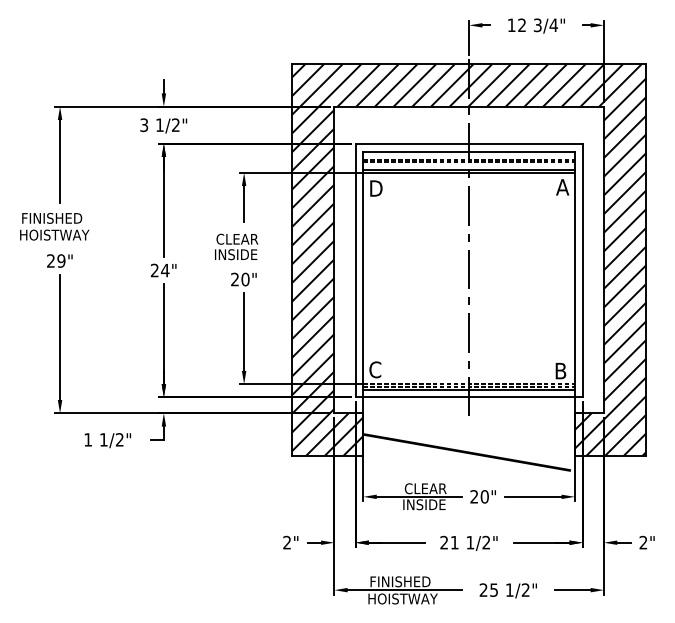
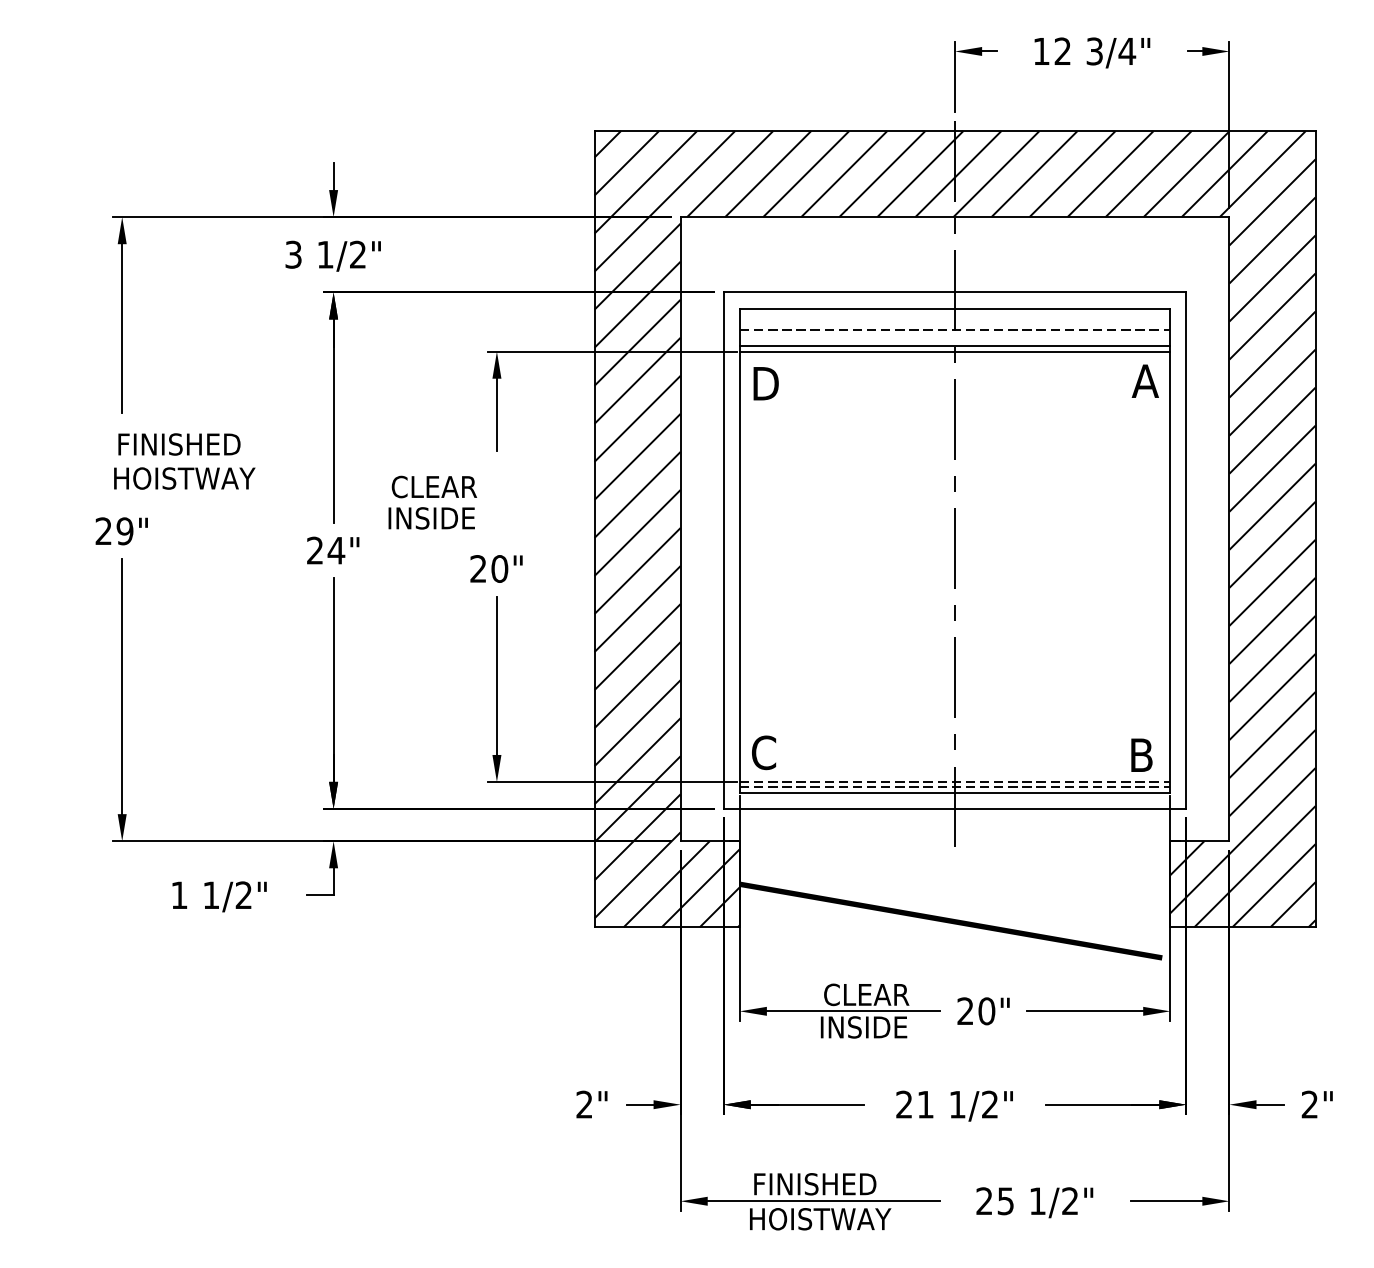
line: (468, 159) -> (953, 324), removed
text: (54, 226) -> (184, 460), moved
text: (236, 246) -> (432, 501), moved

